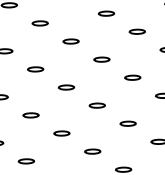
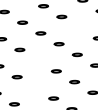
part: (136, 31) -> (79, 27), removed
part: (65, 87) -> (37, 60), removed
part: (62, 132) -> (35, 87), removed

